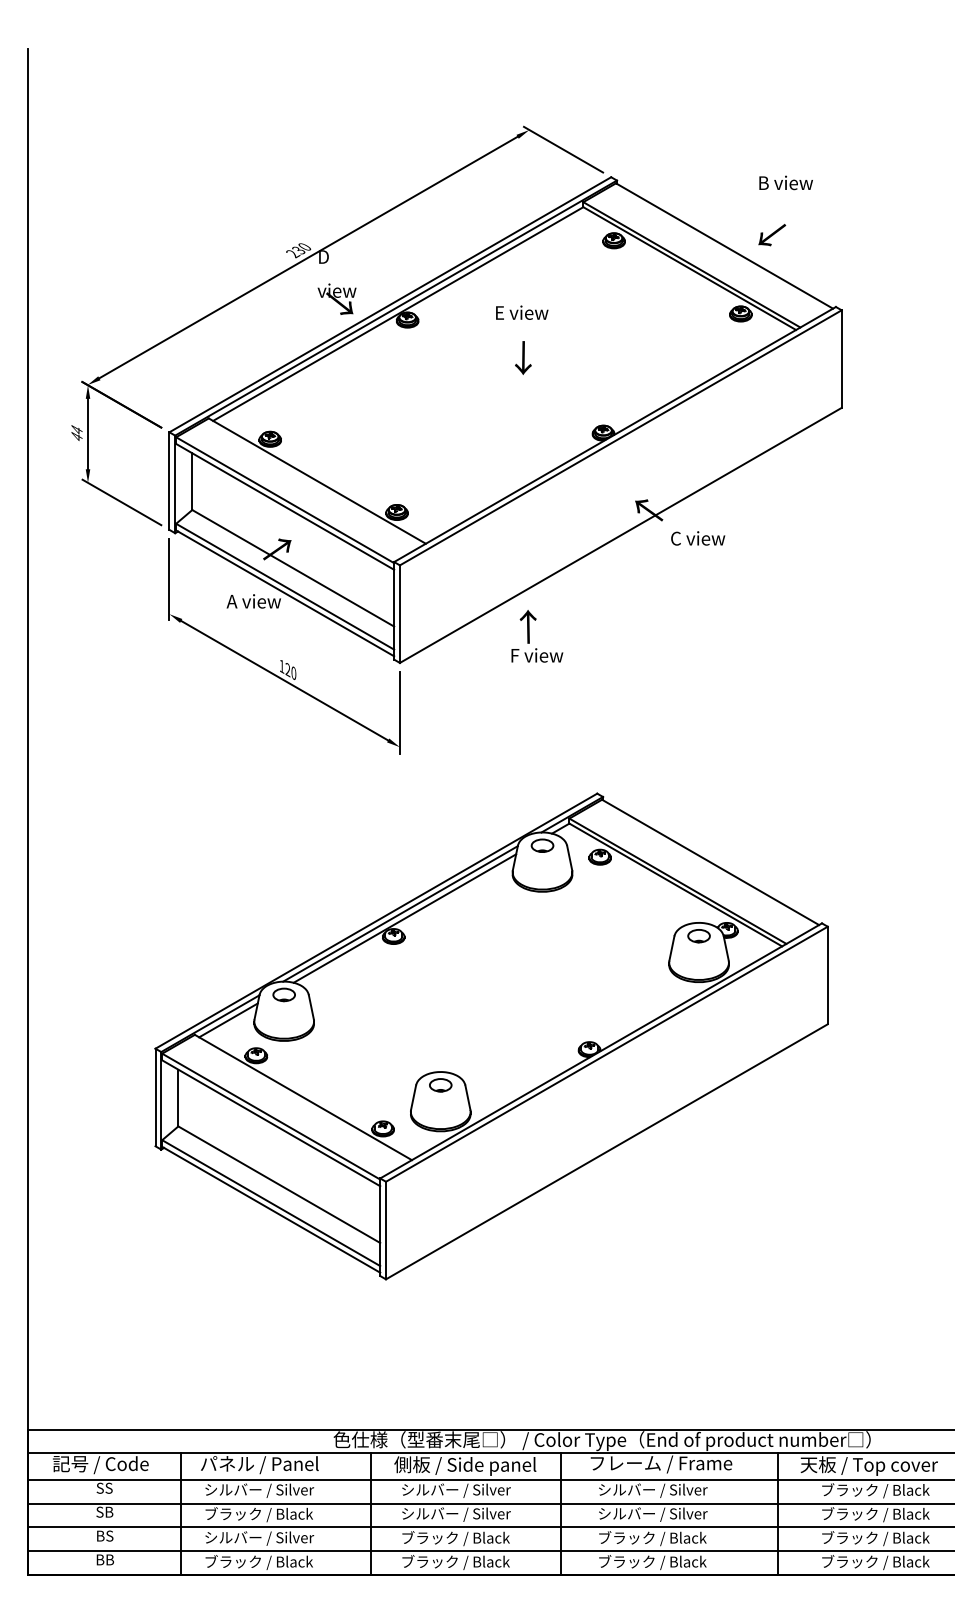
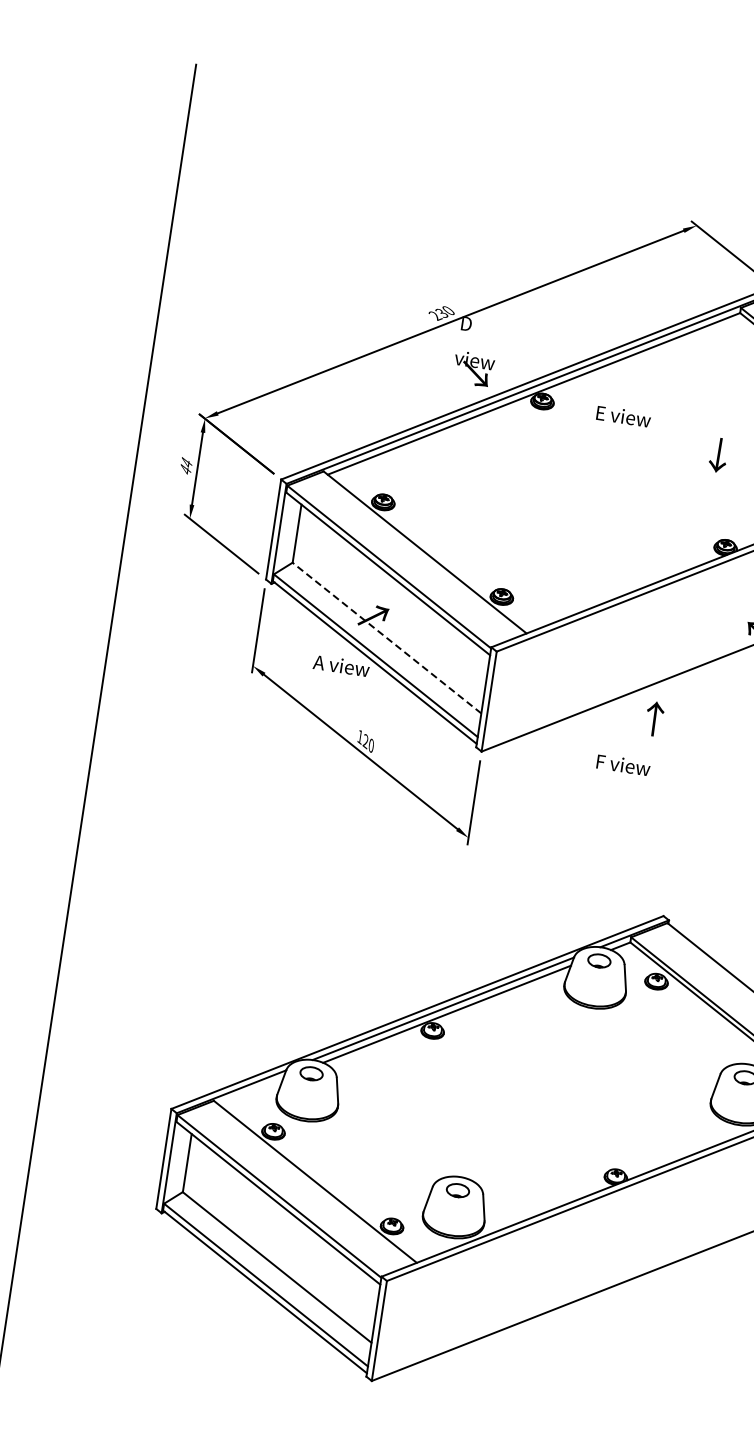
text: (522, 312) -> (624, 416), moved
text: (523, 357) -> (718, 454), moved
line: (293, 568) -> (387, 638), solid -> dashed
text: (527, 626) -> (653, 718), moved
line: (228, 1020) -> (250, 1091), removed

